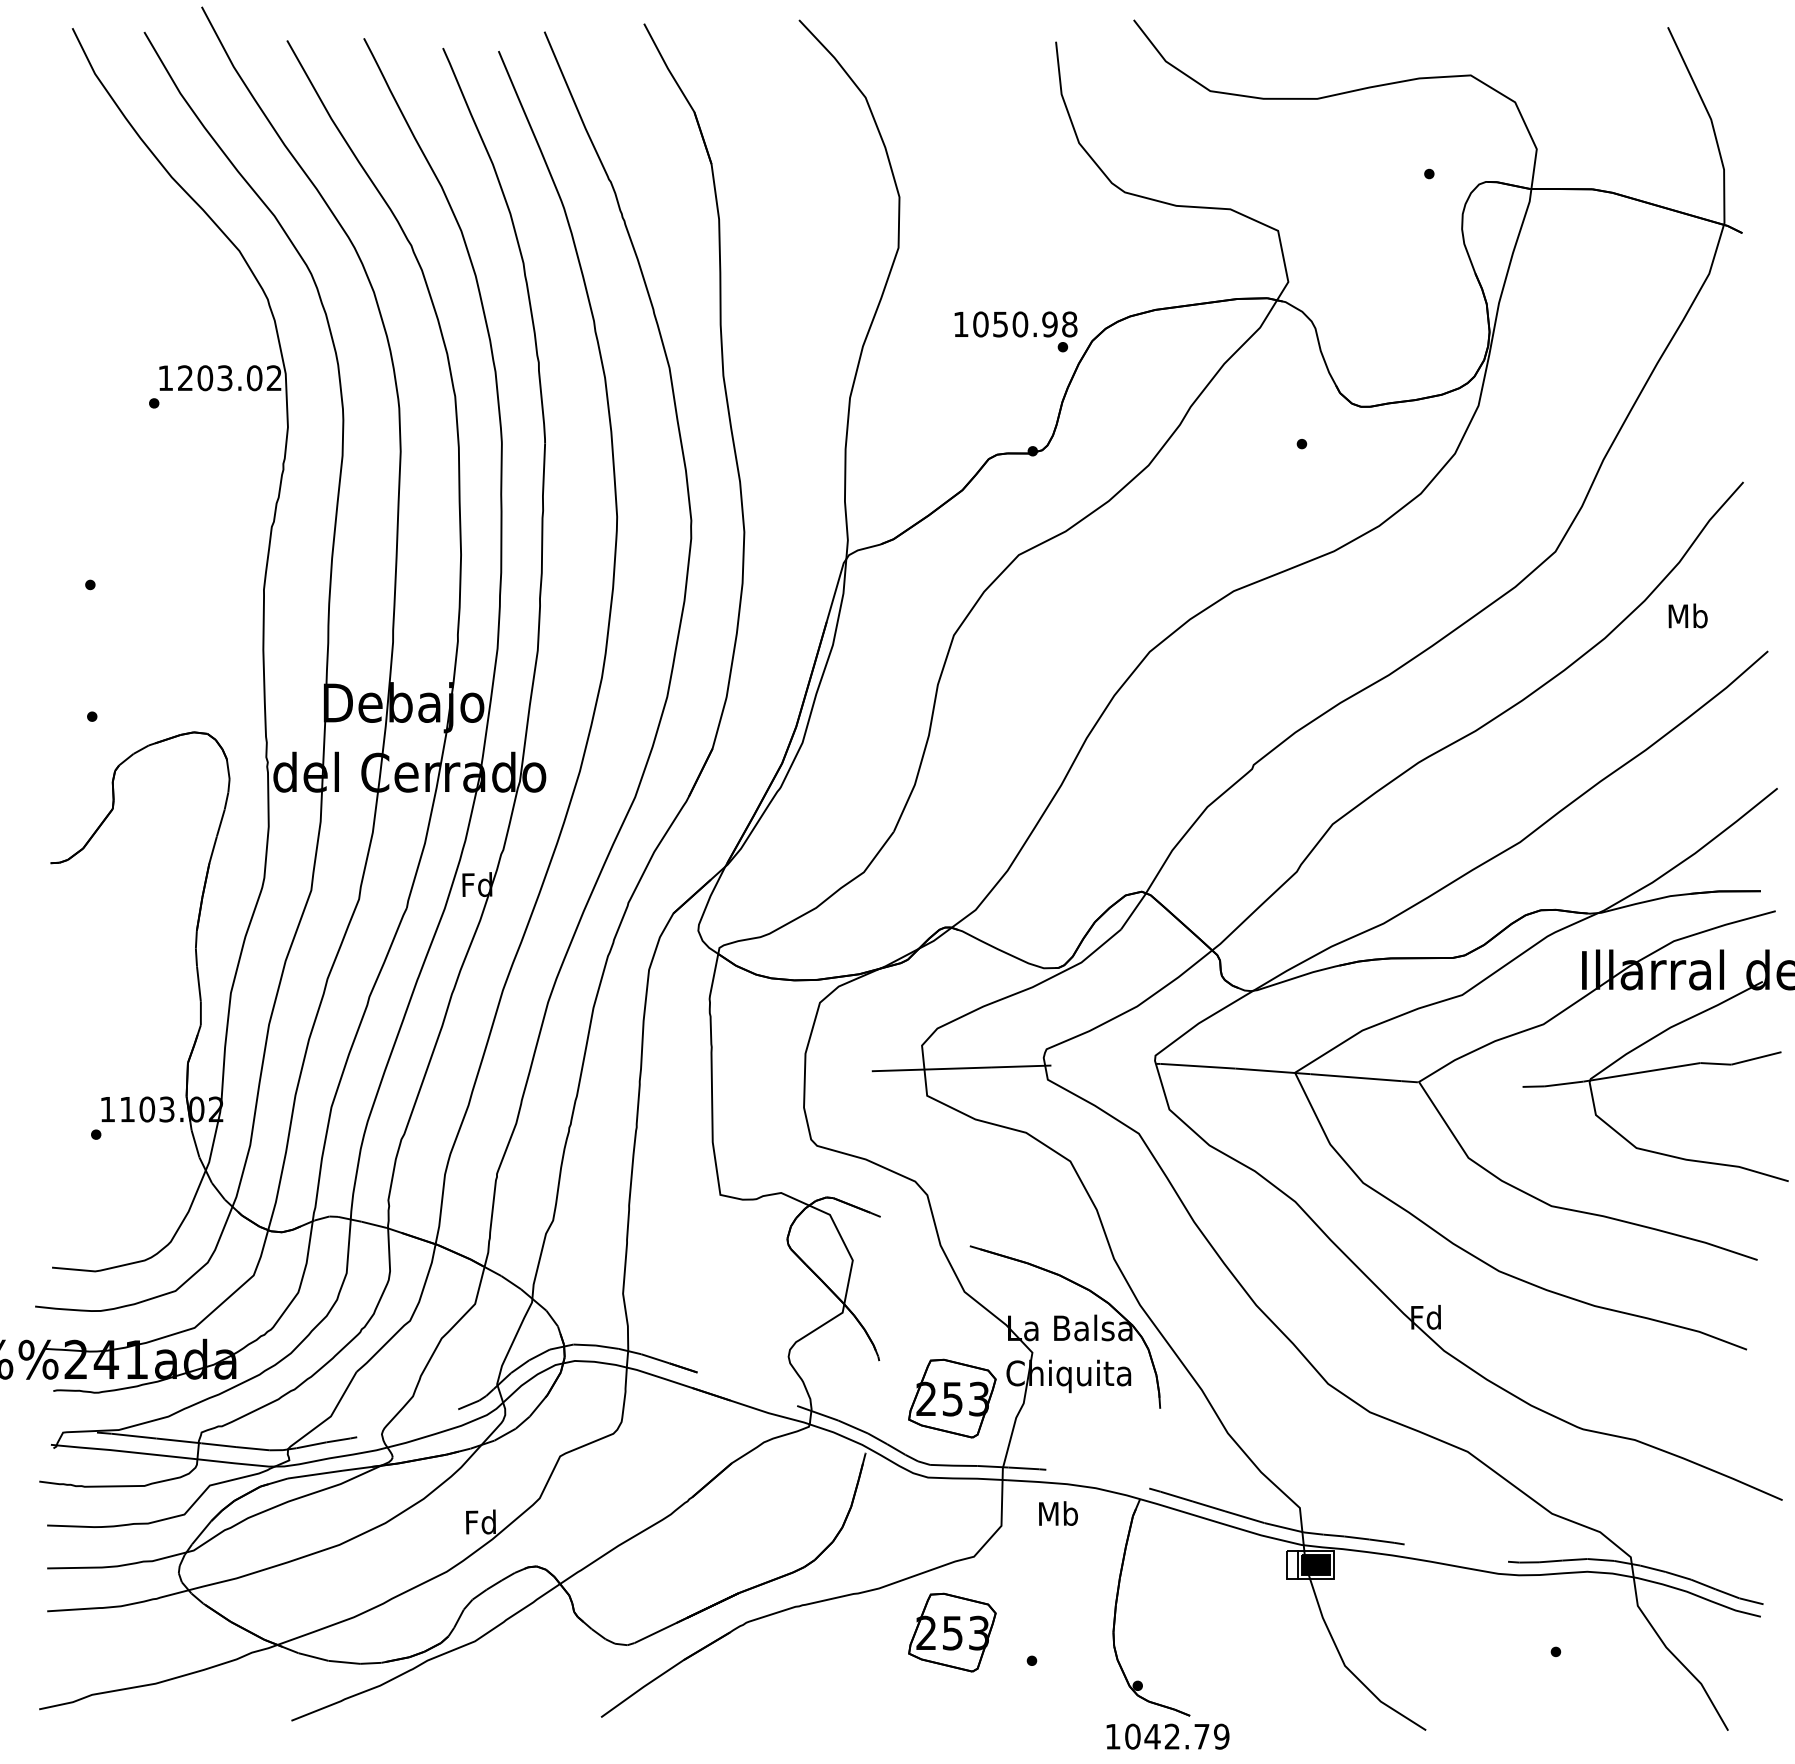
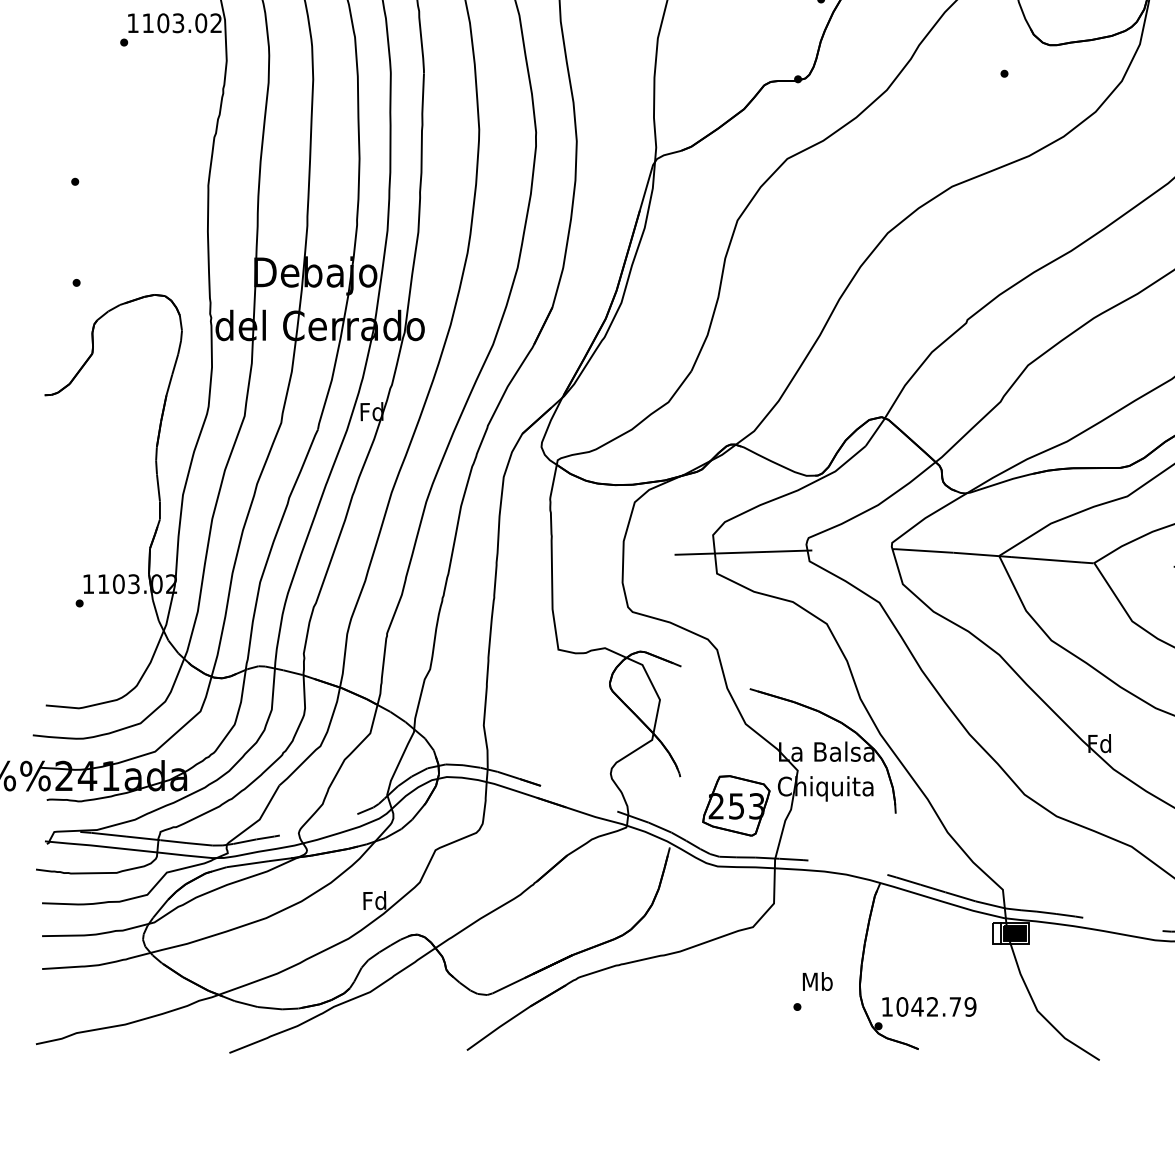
text: (185, 377) -> (148, 22), 1203.02 -> 1103.02
text: (1058, 1513) -> (817, 981), moved
part: (952, 1632) -> (736, 985), removed
text: (1167, 1736) -> (928, 1006), moved

